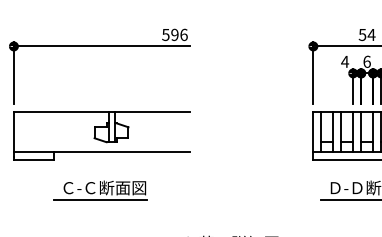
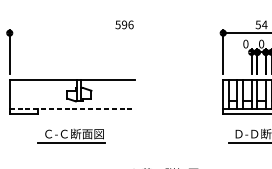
line: (101, 46) -> (72, 33), removed
text: (345, 61) -> (246, 43), 4 -> 0
text: (366, 61) -> (261, 43), 6 -> 0
line: (102, 152) -> (72, 108), solid -> dashed

